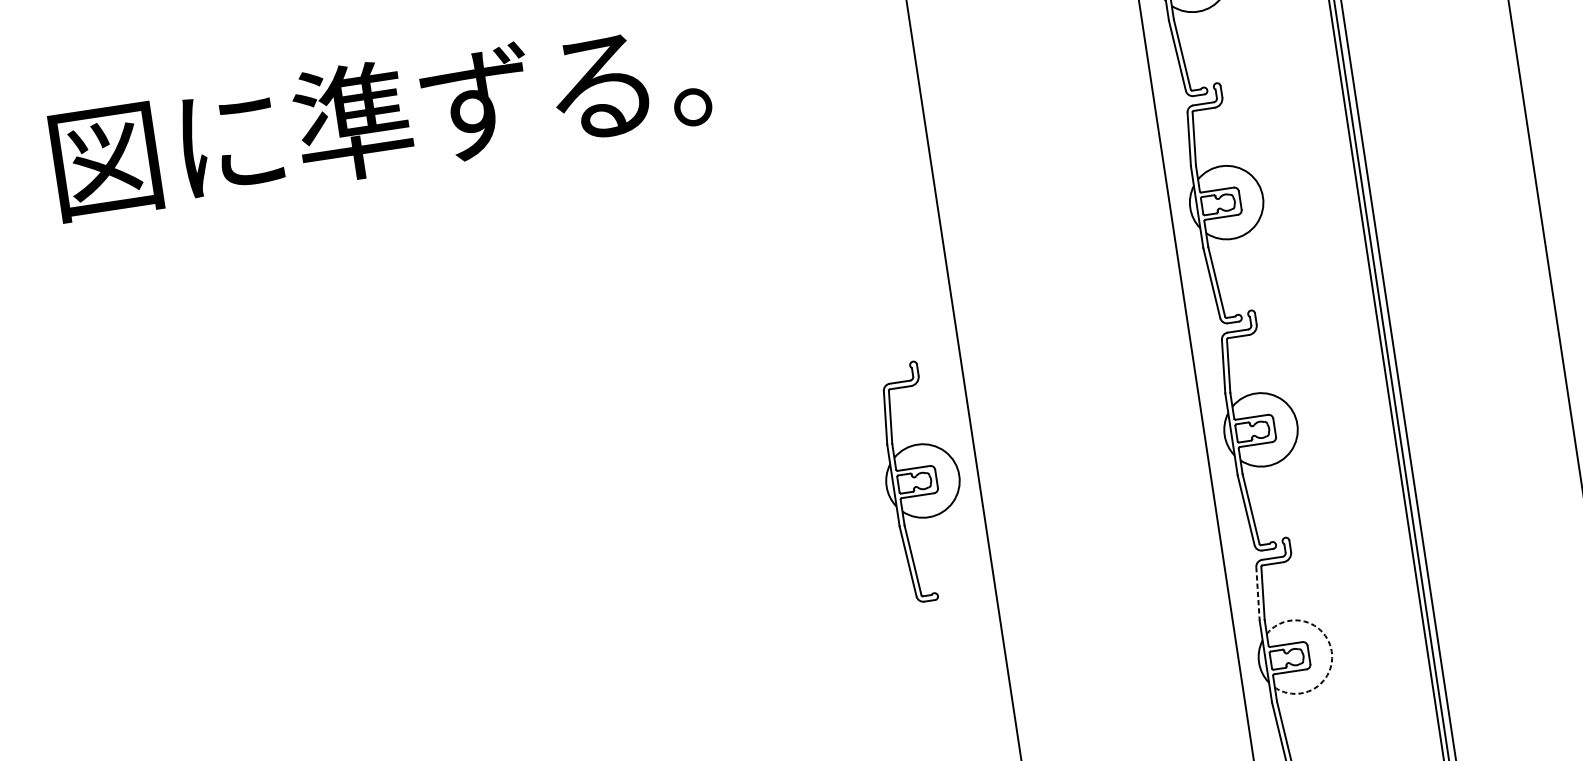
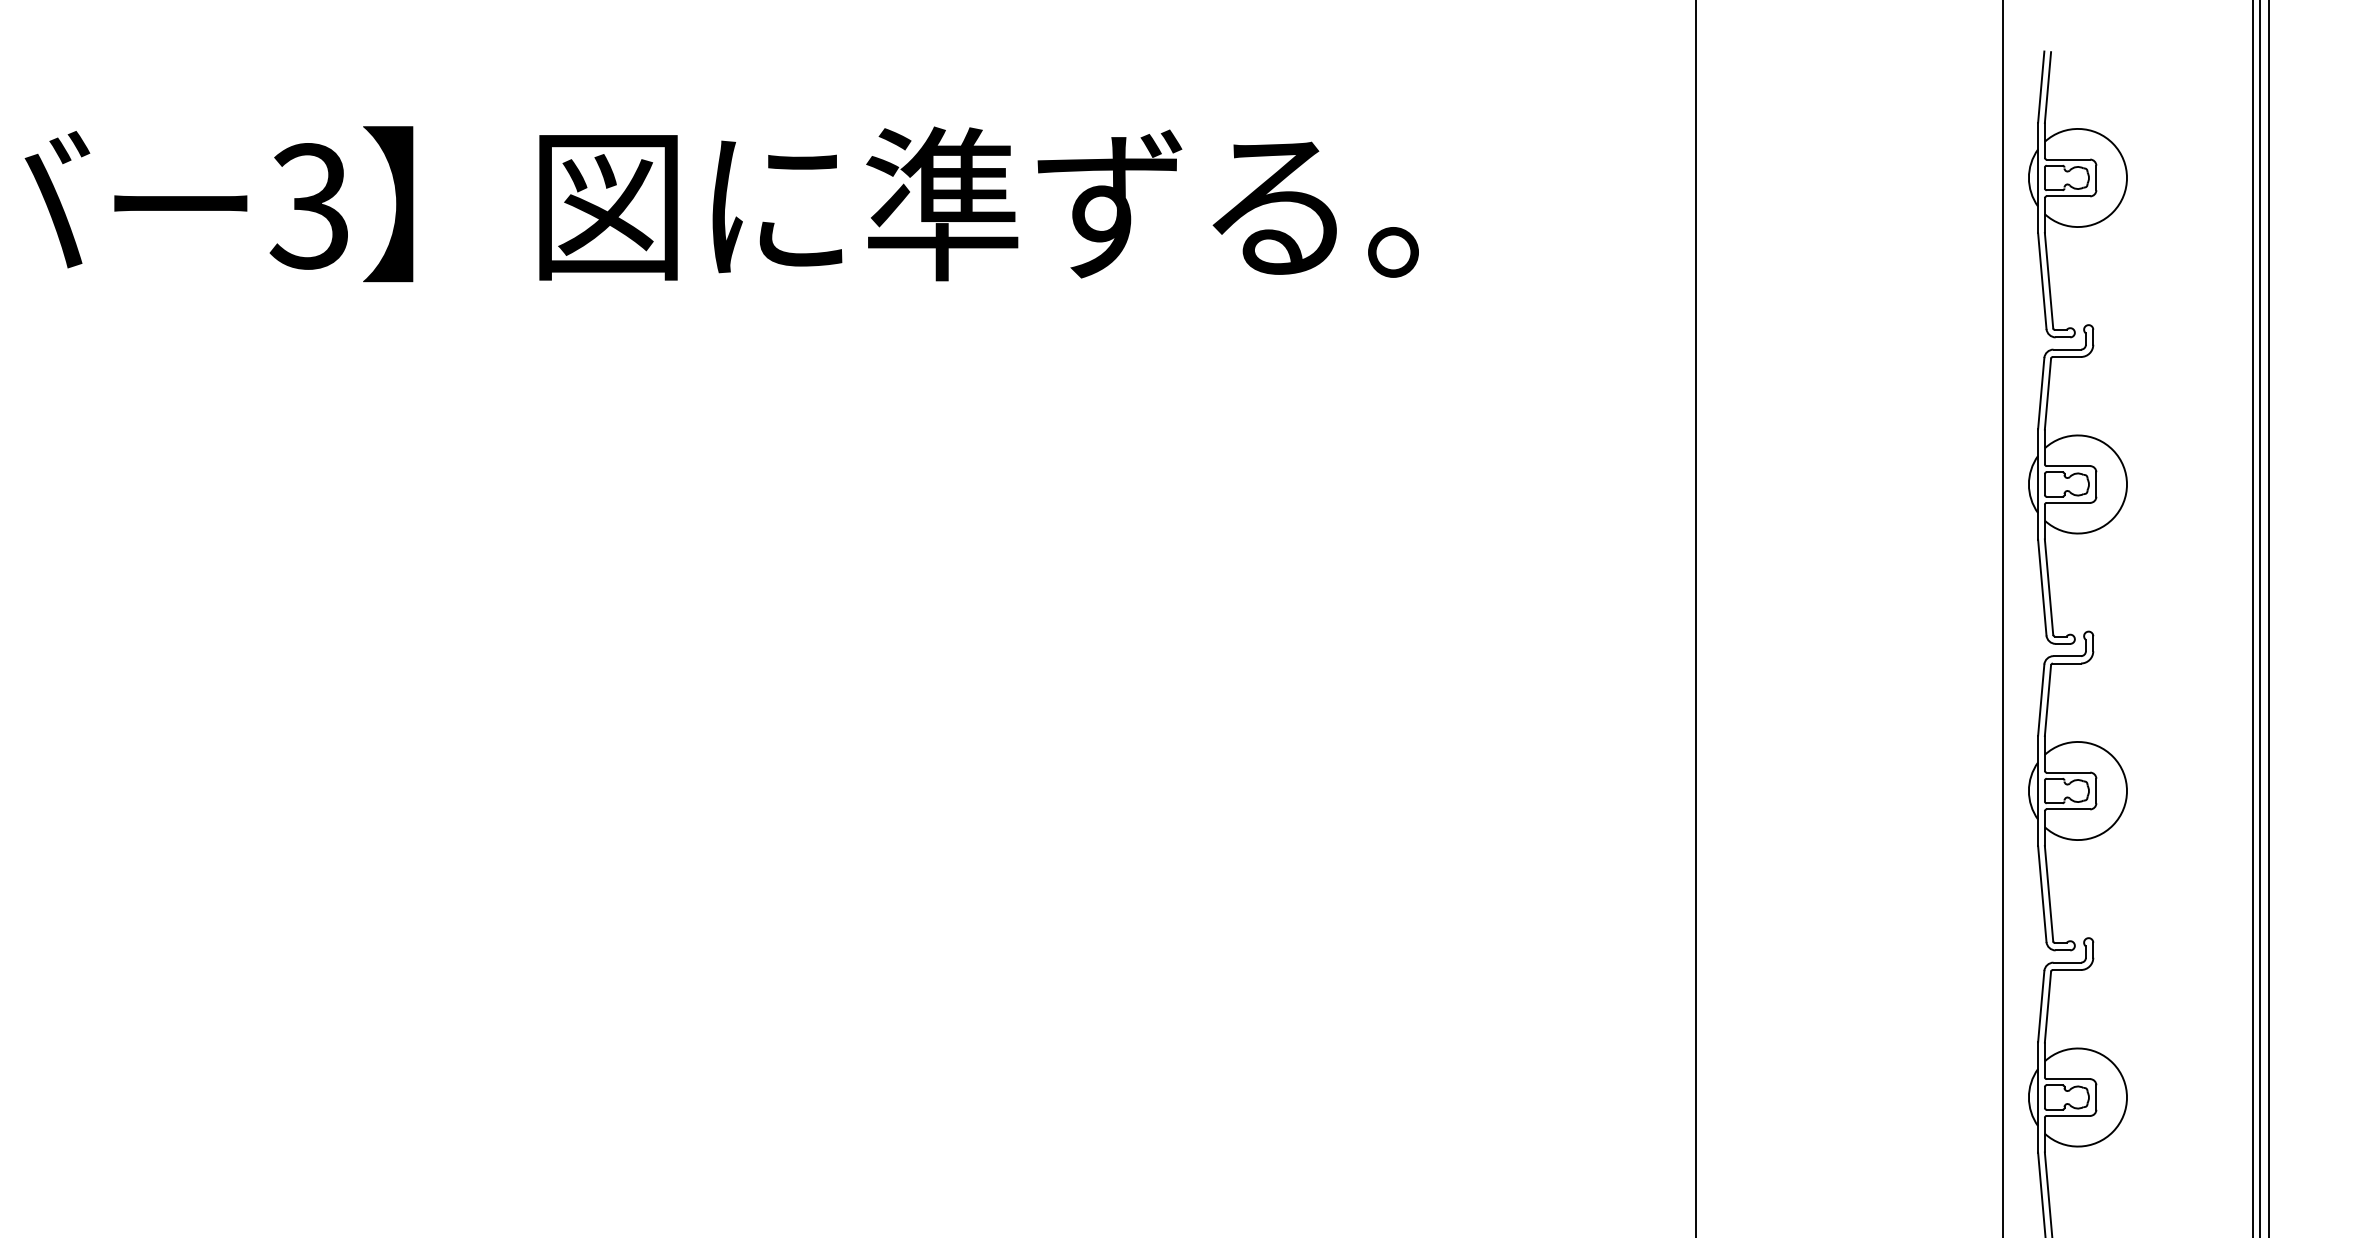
part: (922, 480) -> (1621, 790), removed
line: (1258, 593) -> (2041, 1006), dashed -> solid
arc: (1332, 651) -> (2127, 1097), dashed -> solid

